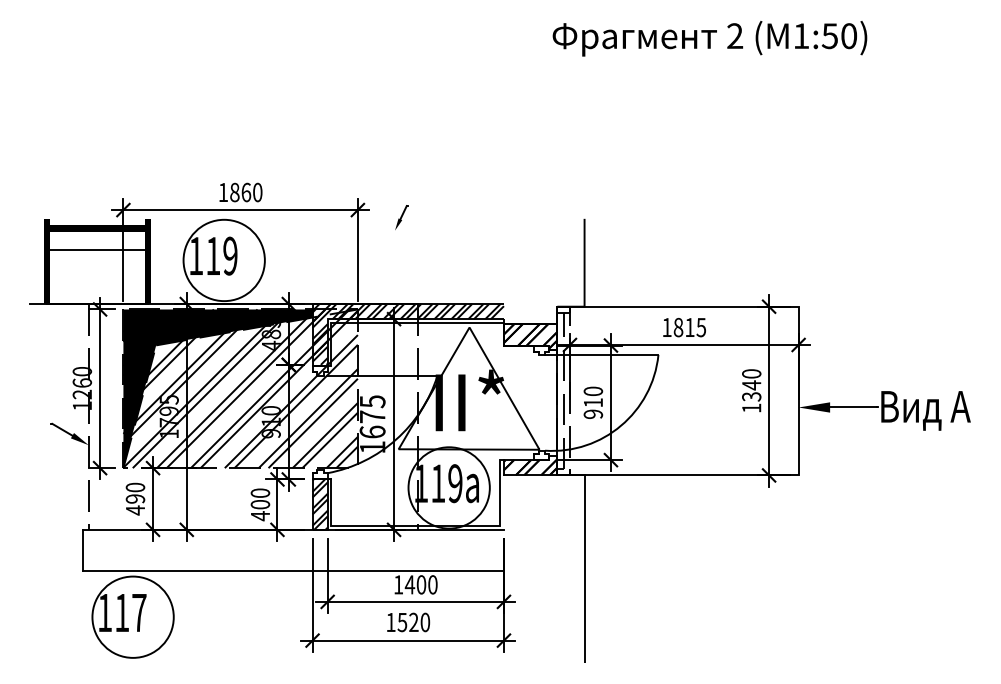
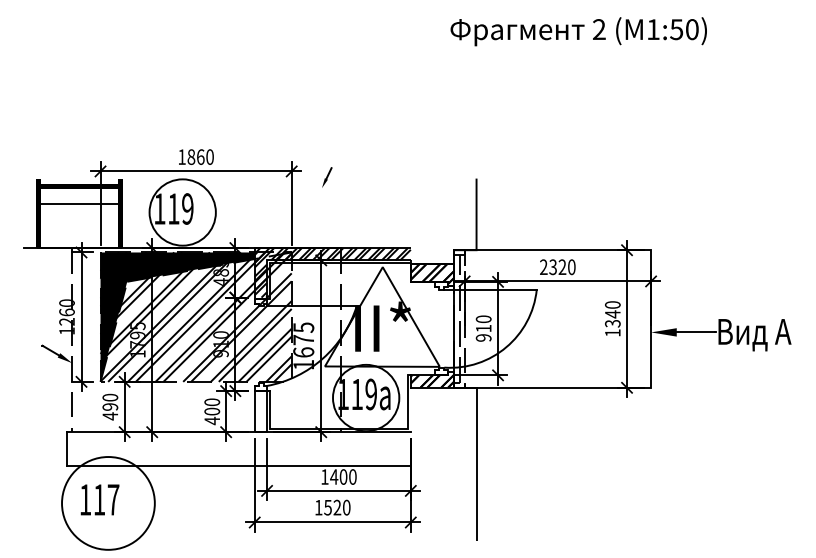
text: (684, 327) -> (558, 267), 1815 -> 2320
hatch: (319, 504) -> (260, 411), removed
circle: (132, 616) -> (107, 502), size x1.4

